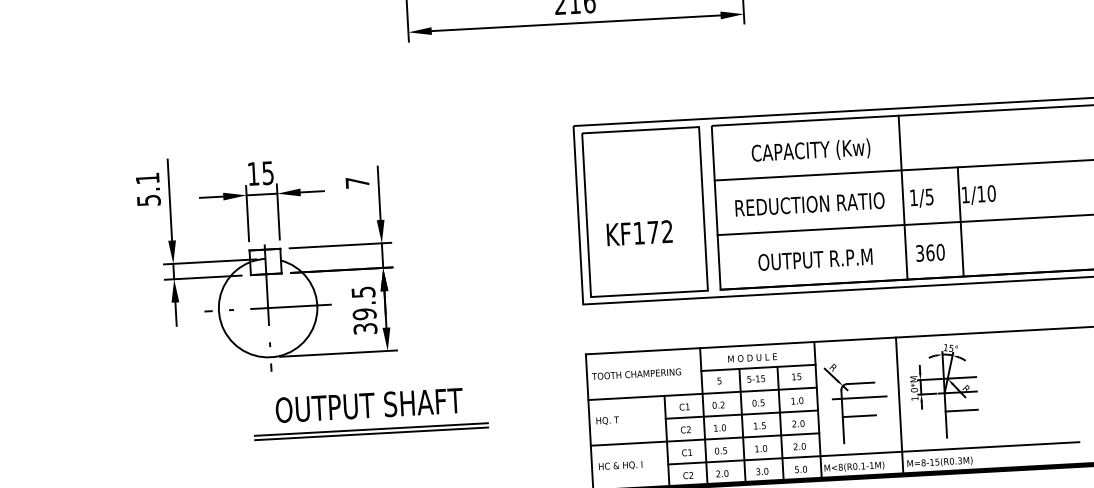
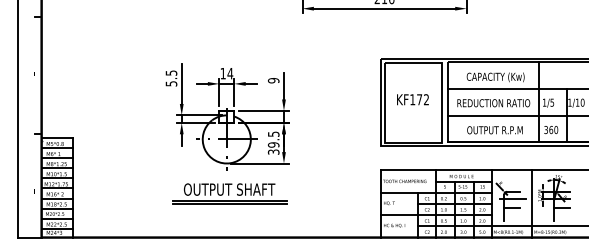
text: (268, 172) -> (230, 73), 15 -> 14
text: (147, 177) -> (171, 72), 5.1 -> 5.5
text: (357, 182) -> (273, 80), 7 -> 9
text: (638, 232) -> (412, 99), moved
part: (369, 413) -> (229, 193), moved

